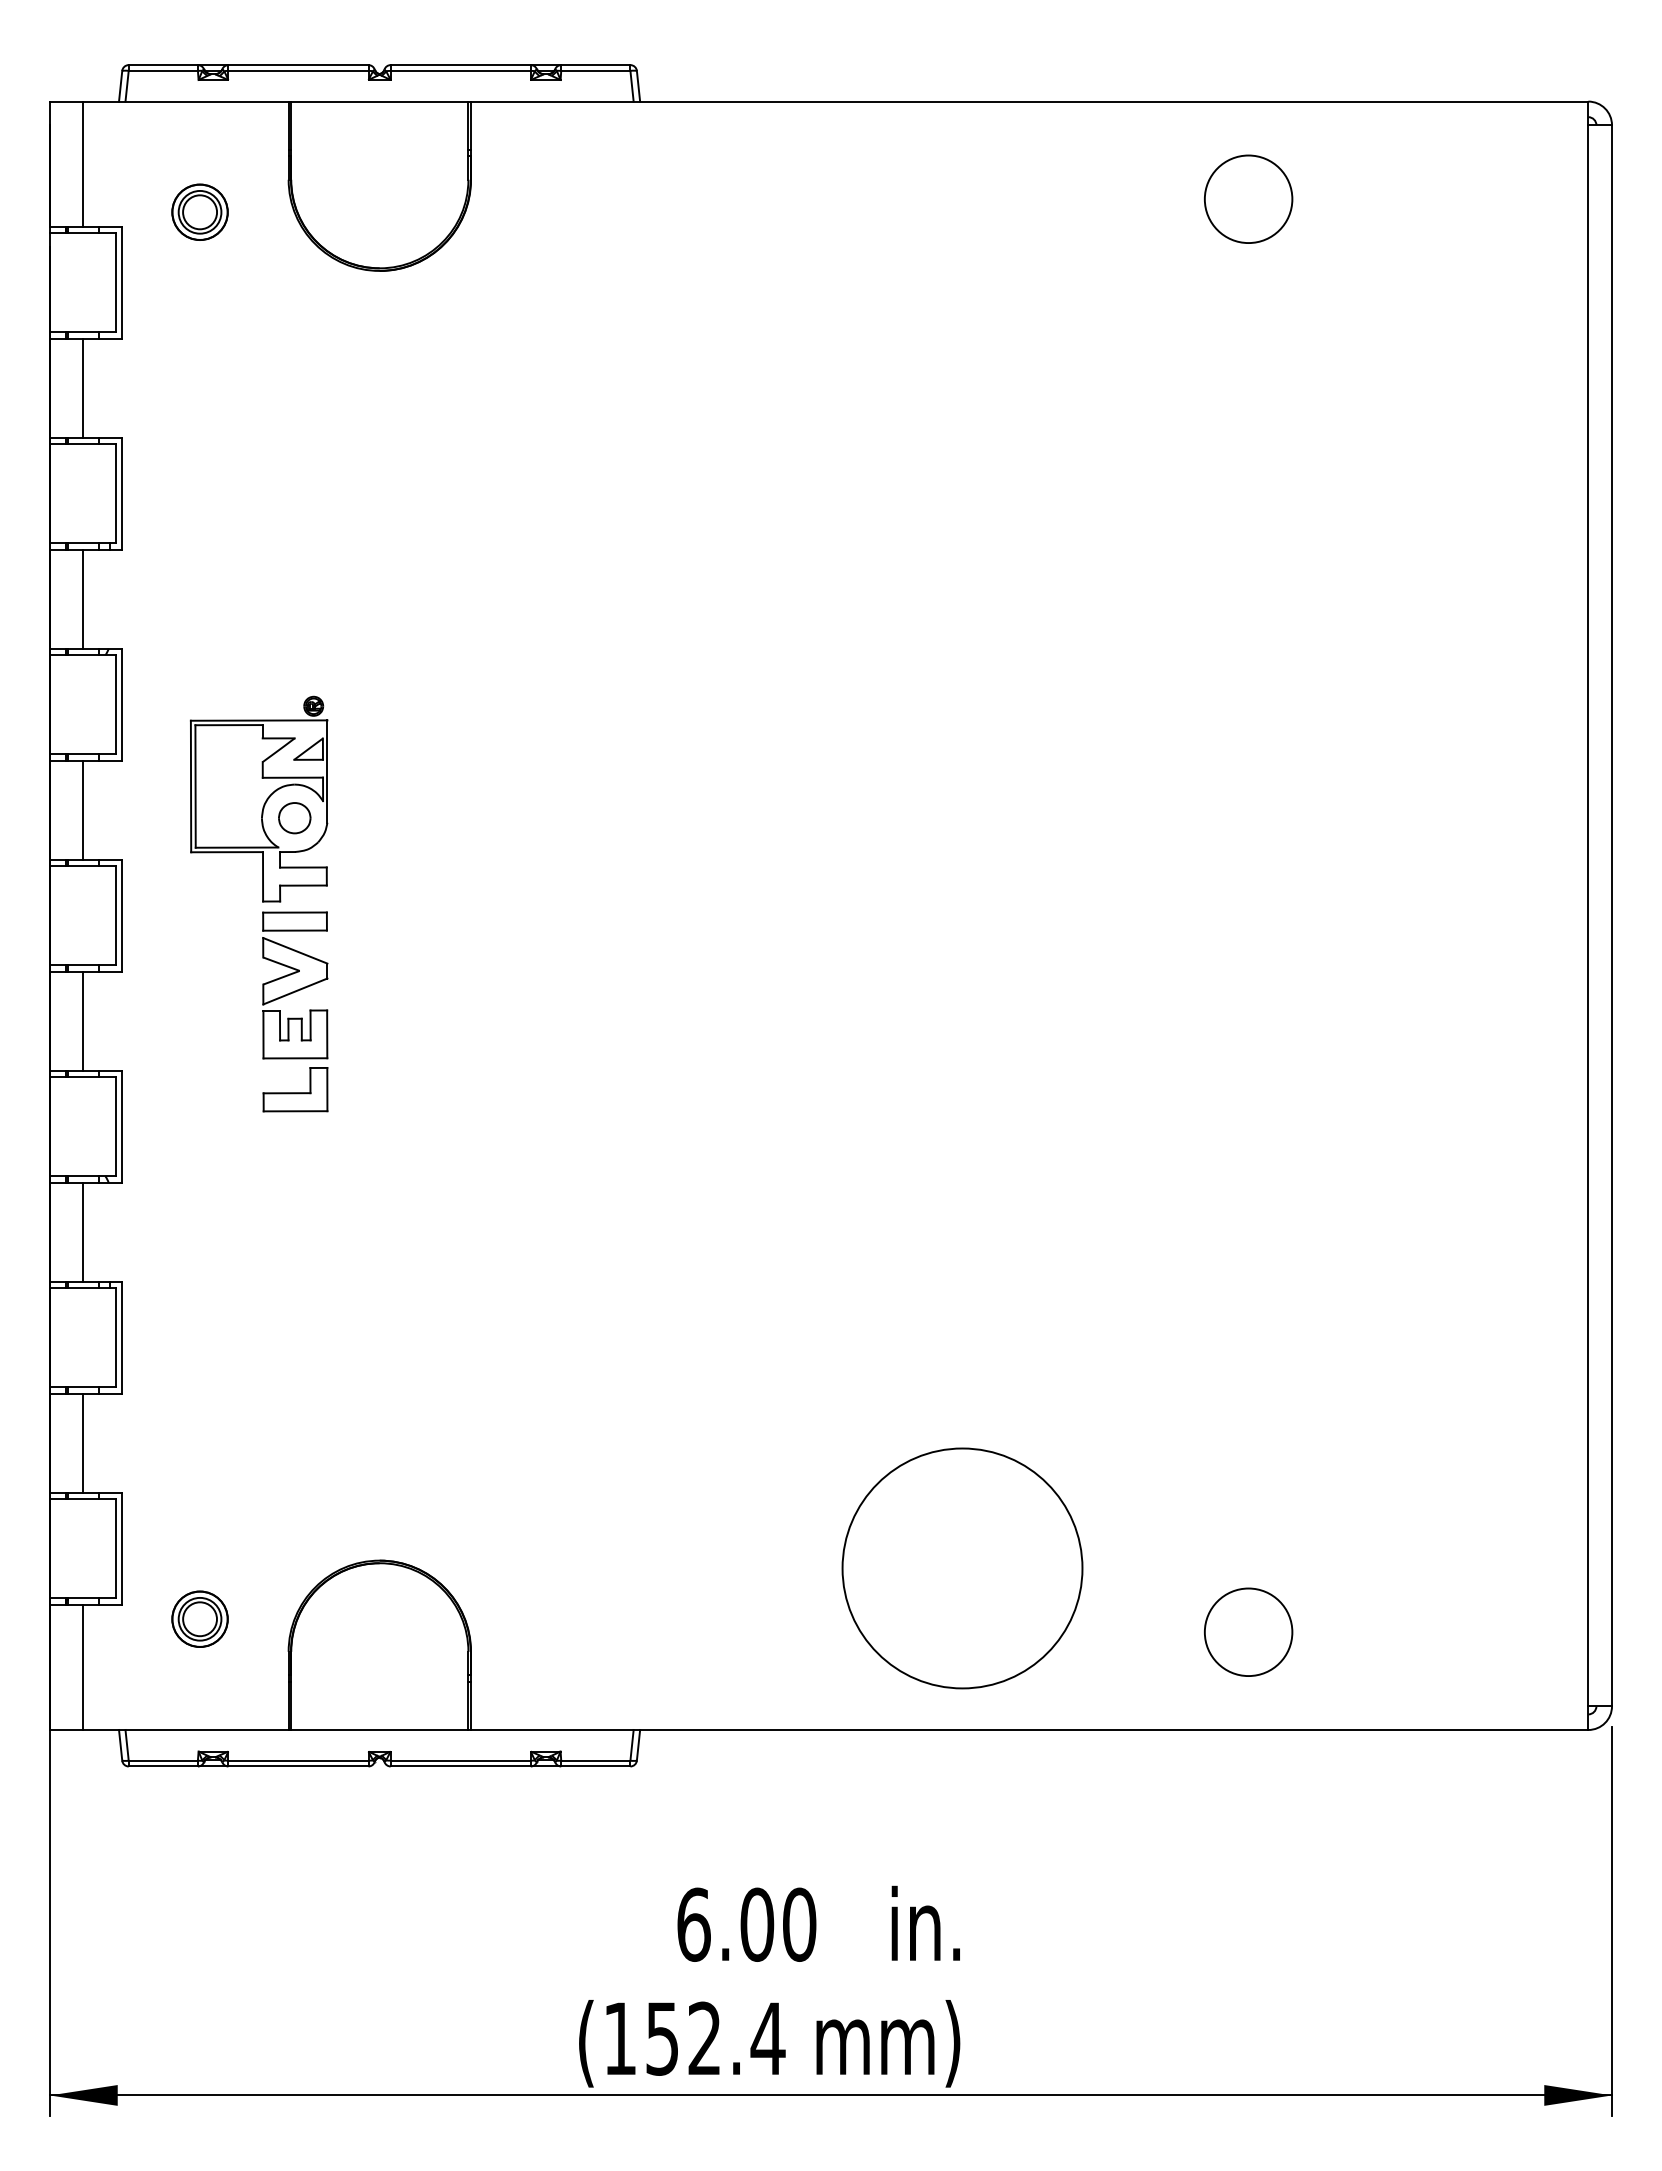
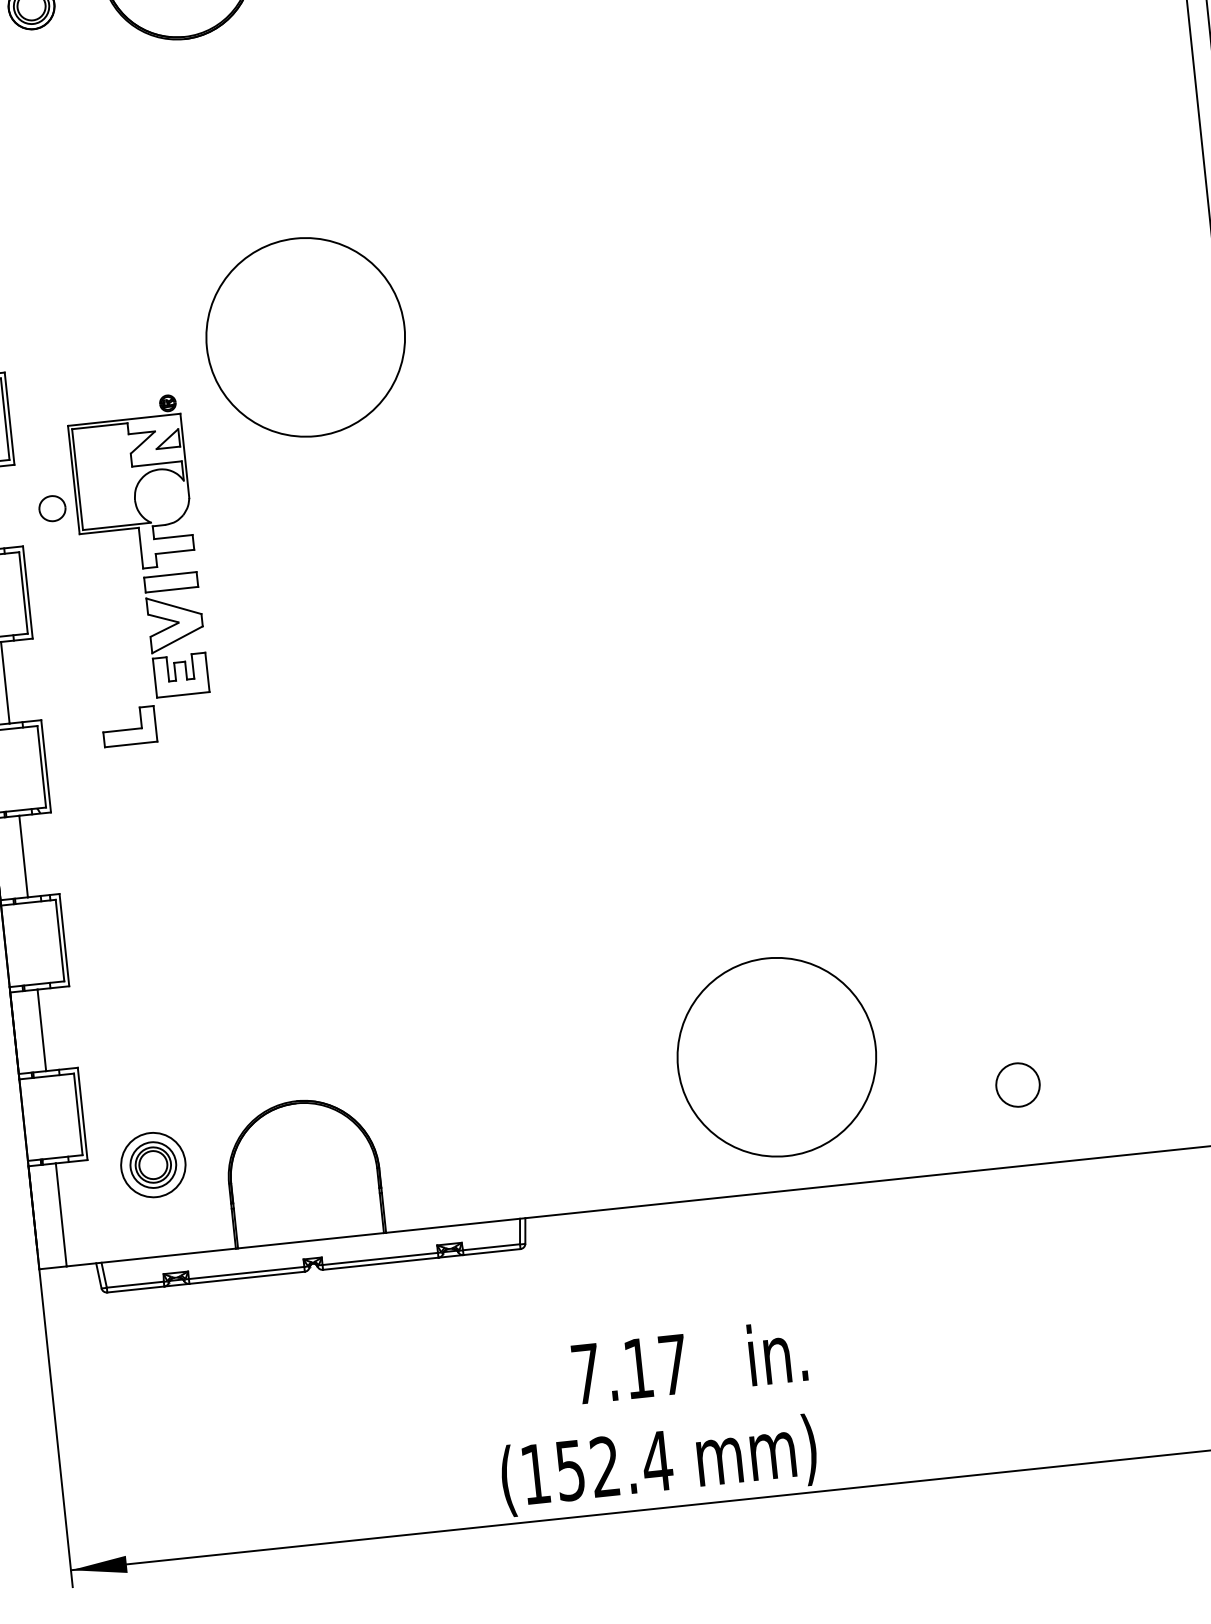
circle: (487, 644) -> (305, 337), added
part: (294, 818) -> (52, 508), moved
part: (295, 1089) -> (129, 726), moved
circle: (199, 1619) -> (152, 1165), size x1.4
circle: (1248, 1632) -> (1017, 1085), size x0.6
text: (746, 1924) -> (629, 1369), 6.00 -> 7.17

